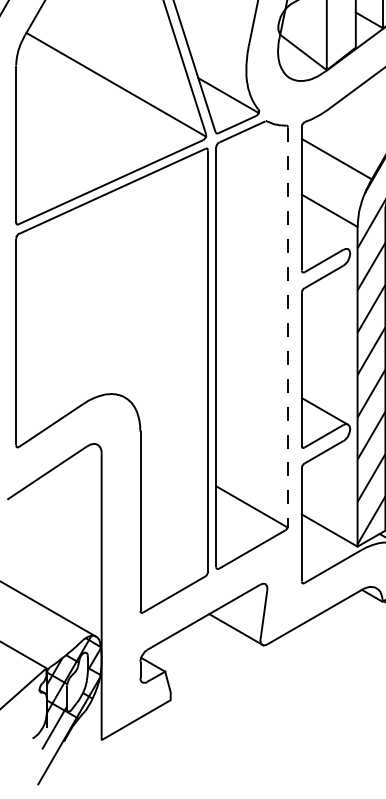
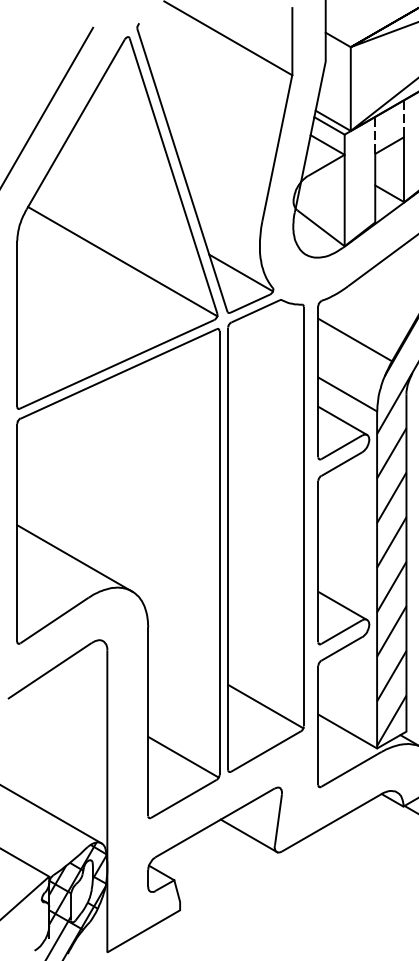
line: (324, 235) -> (342, 420), added
line: (288, 326) -> (304, 516), dashed -> solid
line: (70, 366) -> (74, 558), added
line: (173, 554) -> (183, 756), added

